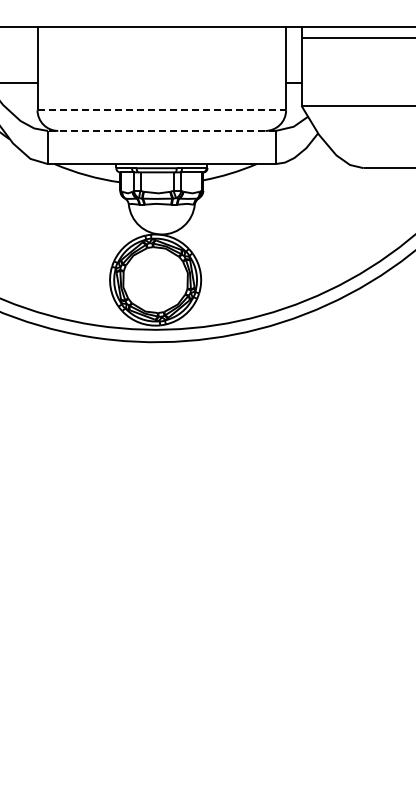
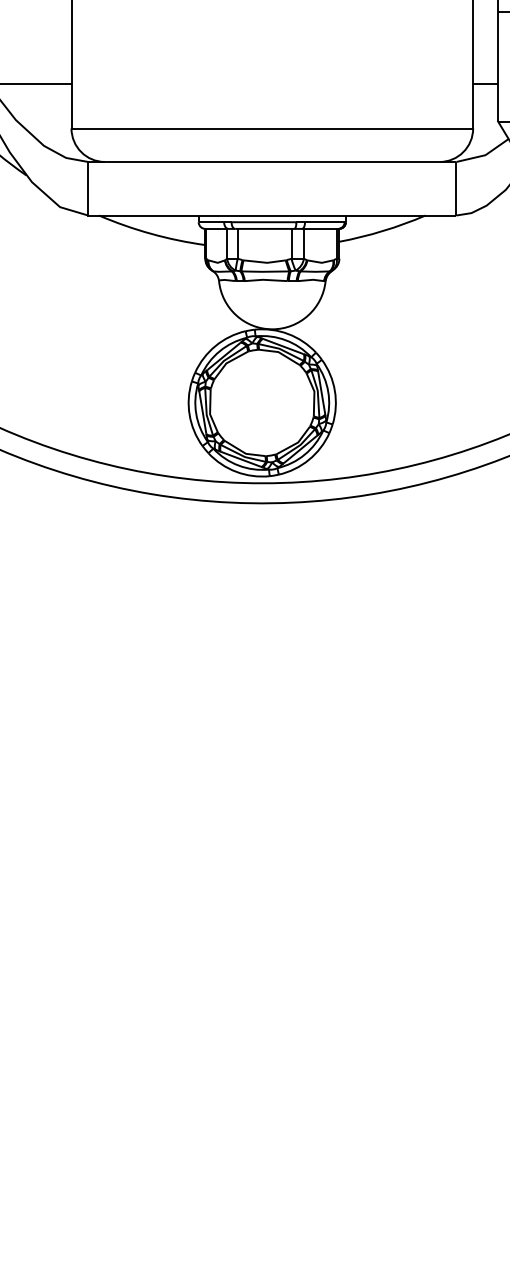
line: (162, 110) -> (273, 128), dashed -> solid
line: (161, 130) -> (271, 161), dashed -> solid

